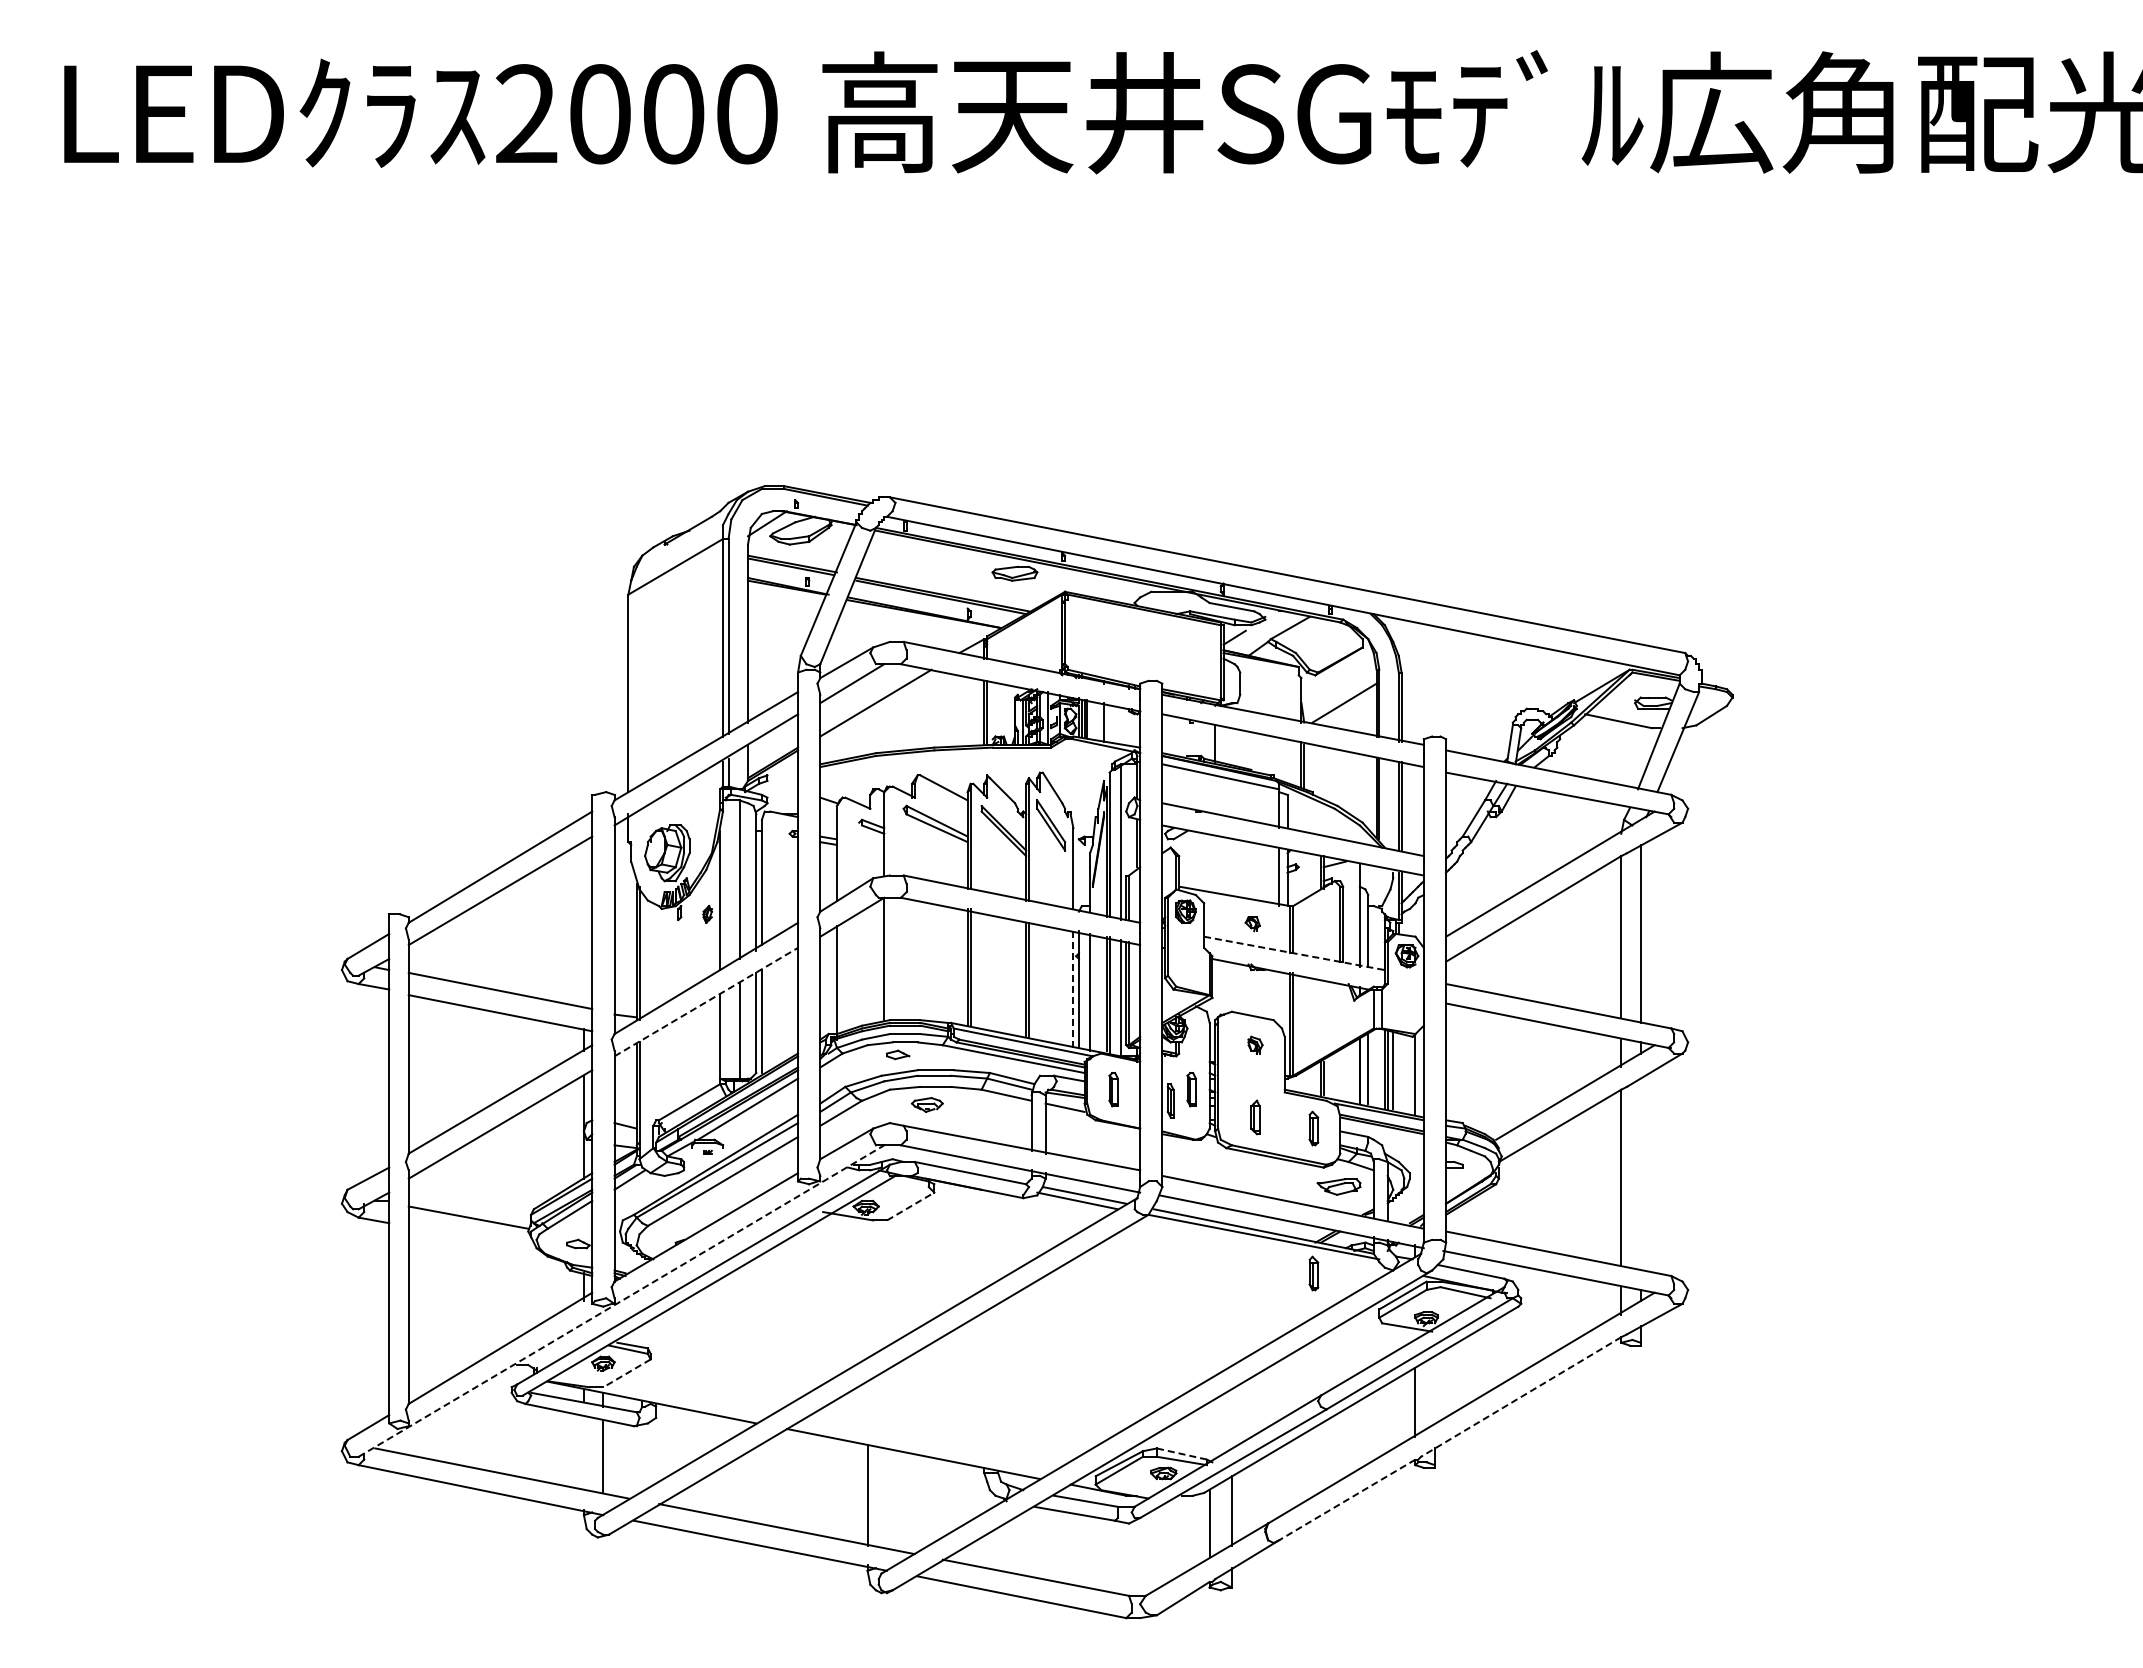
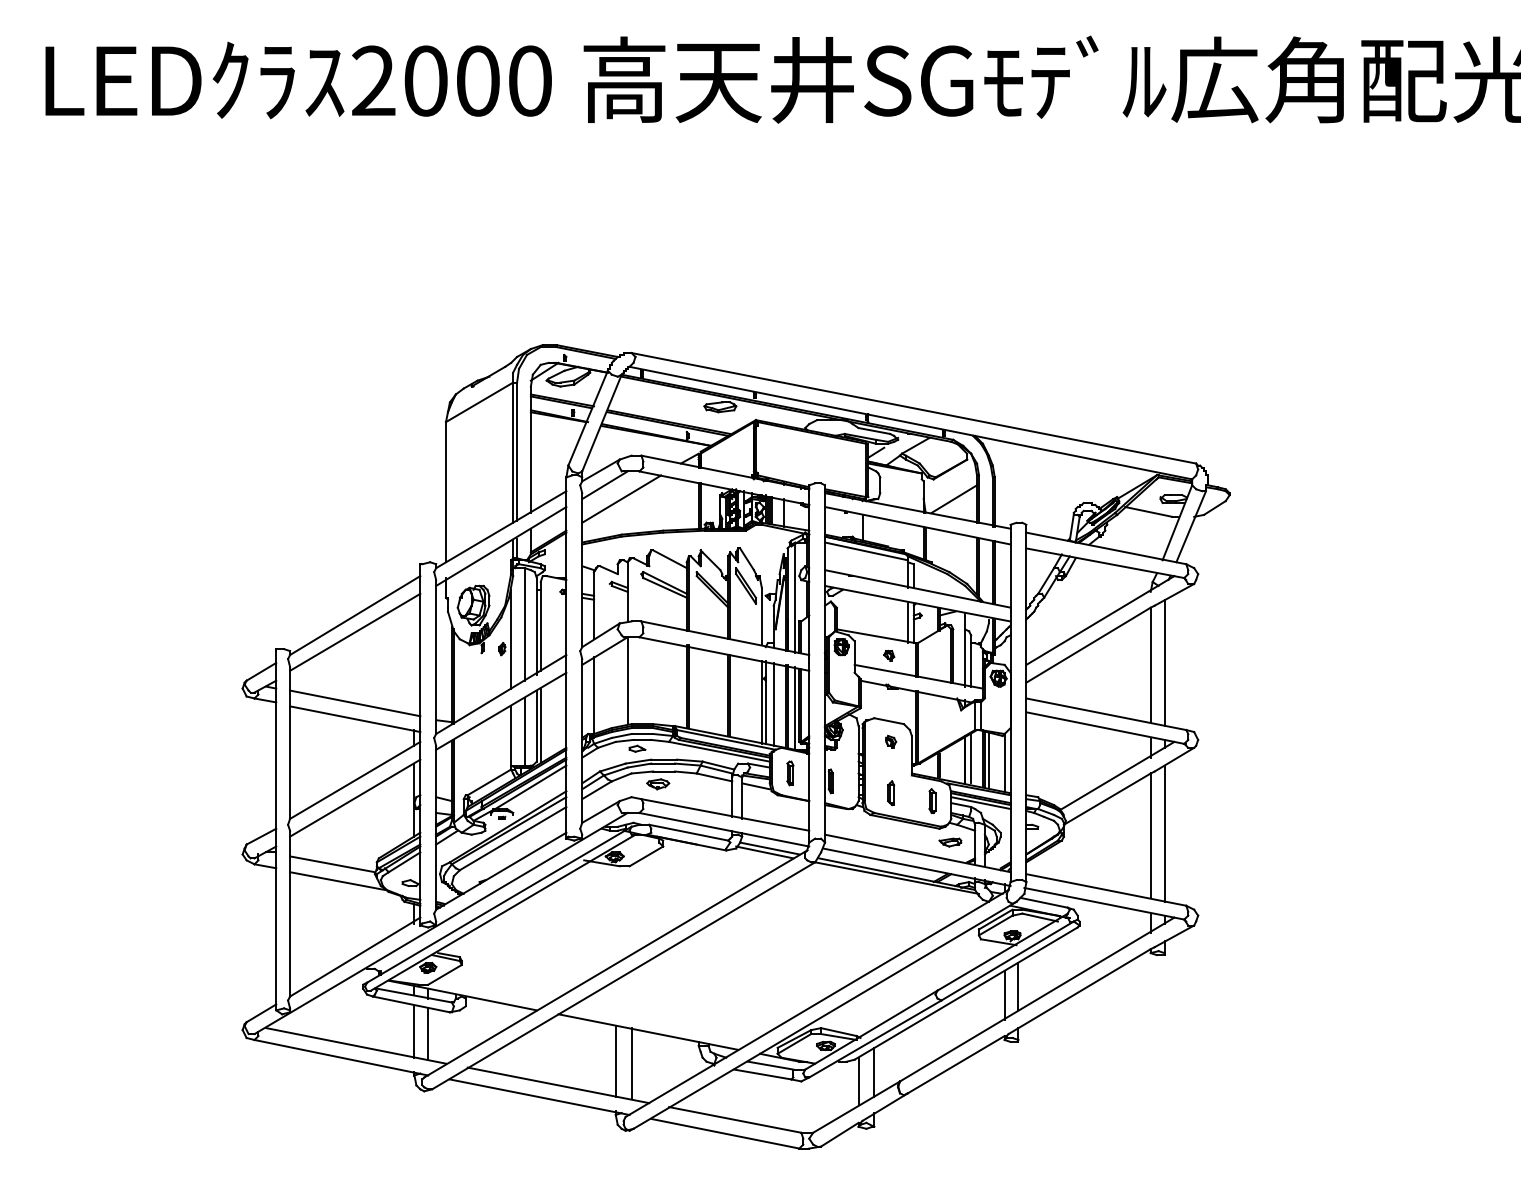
line: (1294, 953) -> (918, 676), dashed -> solid
line: (1073, 990) -> (761, 703), dashed -> solid
line: (706, 1002) -> (501, 711), dashed -> solid
part: (1191, 1089) -> (845, 773), removed
line: (1381, 1131) -> (980, 803), added
line: (1640, 1174) -> (1164, 833), added
part: (1338, 1186) -> (950, 842), size x0.71
line: (911, 1206) -> (646, 856), dashed -> solid
line: (475, 1240) -> (337, 880), added
part: (1313, 1273) -> (932, 903), removed
line: (621, 1300) -> (441, 923), dashed -> solid
line: (626, 1373) -> (444, 974), dashed -> solid
line: (1434, 1389) -> (1018, 986), added
line: (1521, 1396) -> (1079, 991), dashed -> solid
line: (583, 1453) -> (414, 1031), added
line: (1181, 1454) -> (838, 1032), dashed -> solid
line: (889, 1498) -> (631, 1063), added
line: (1346, 1500) -> (955, 1065), dashed -> solid

